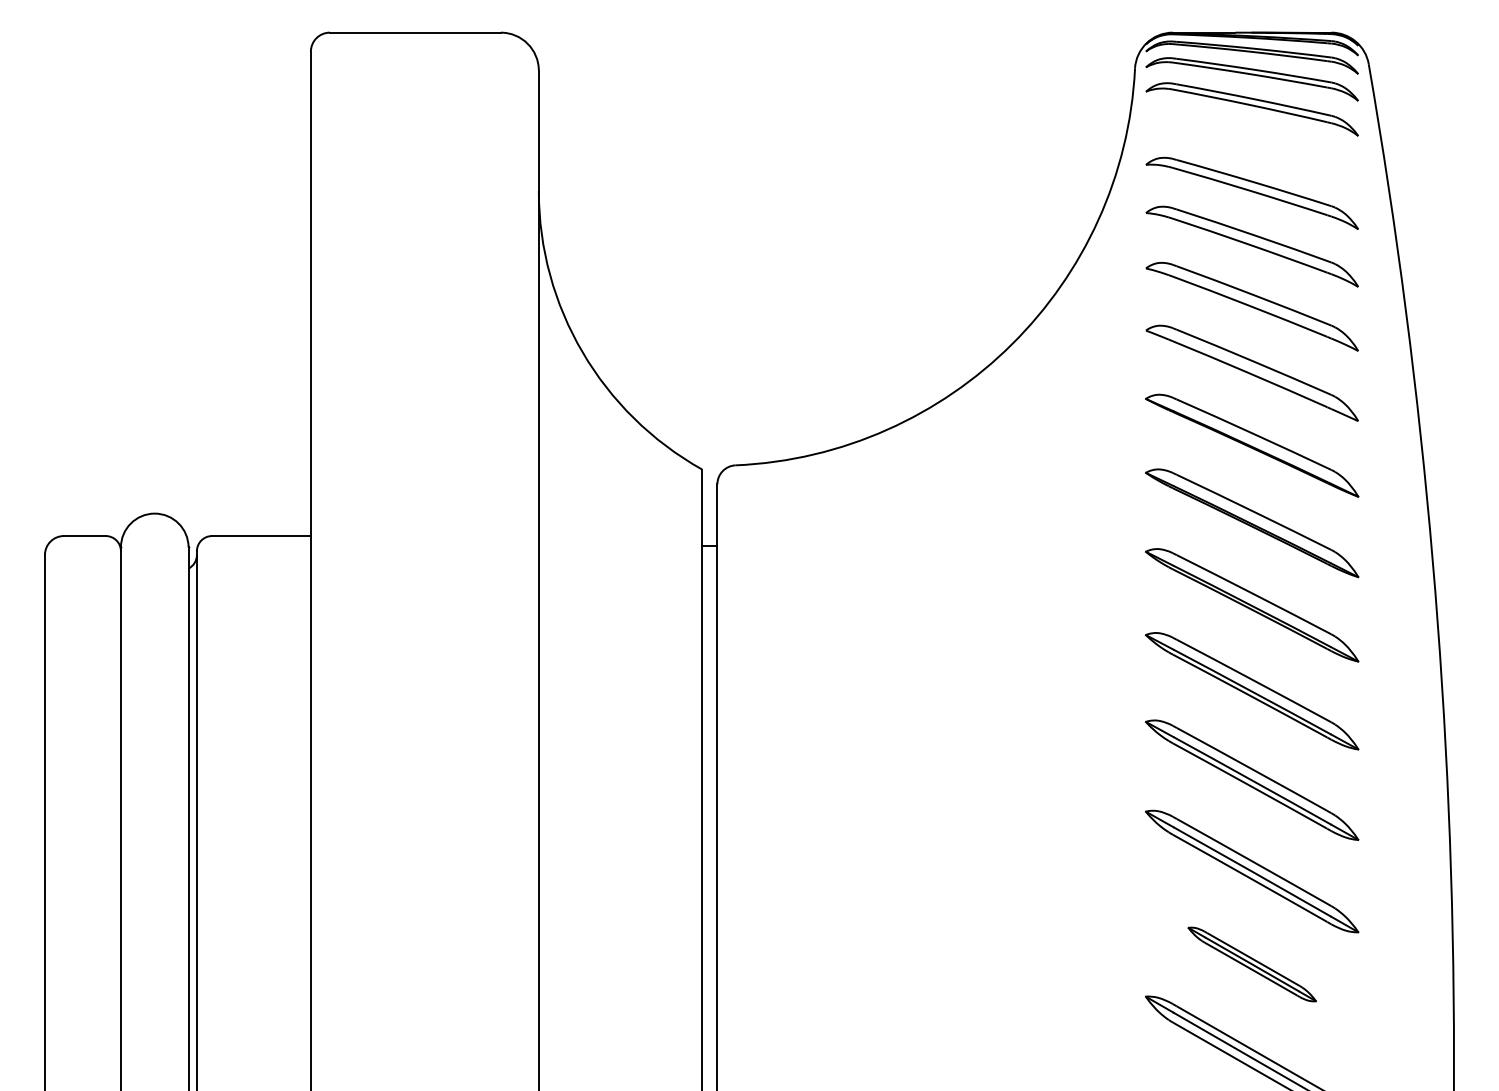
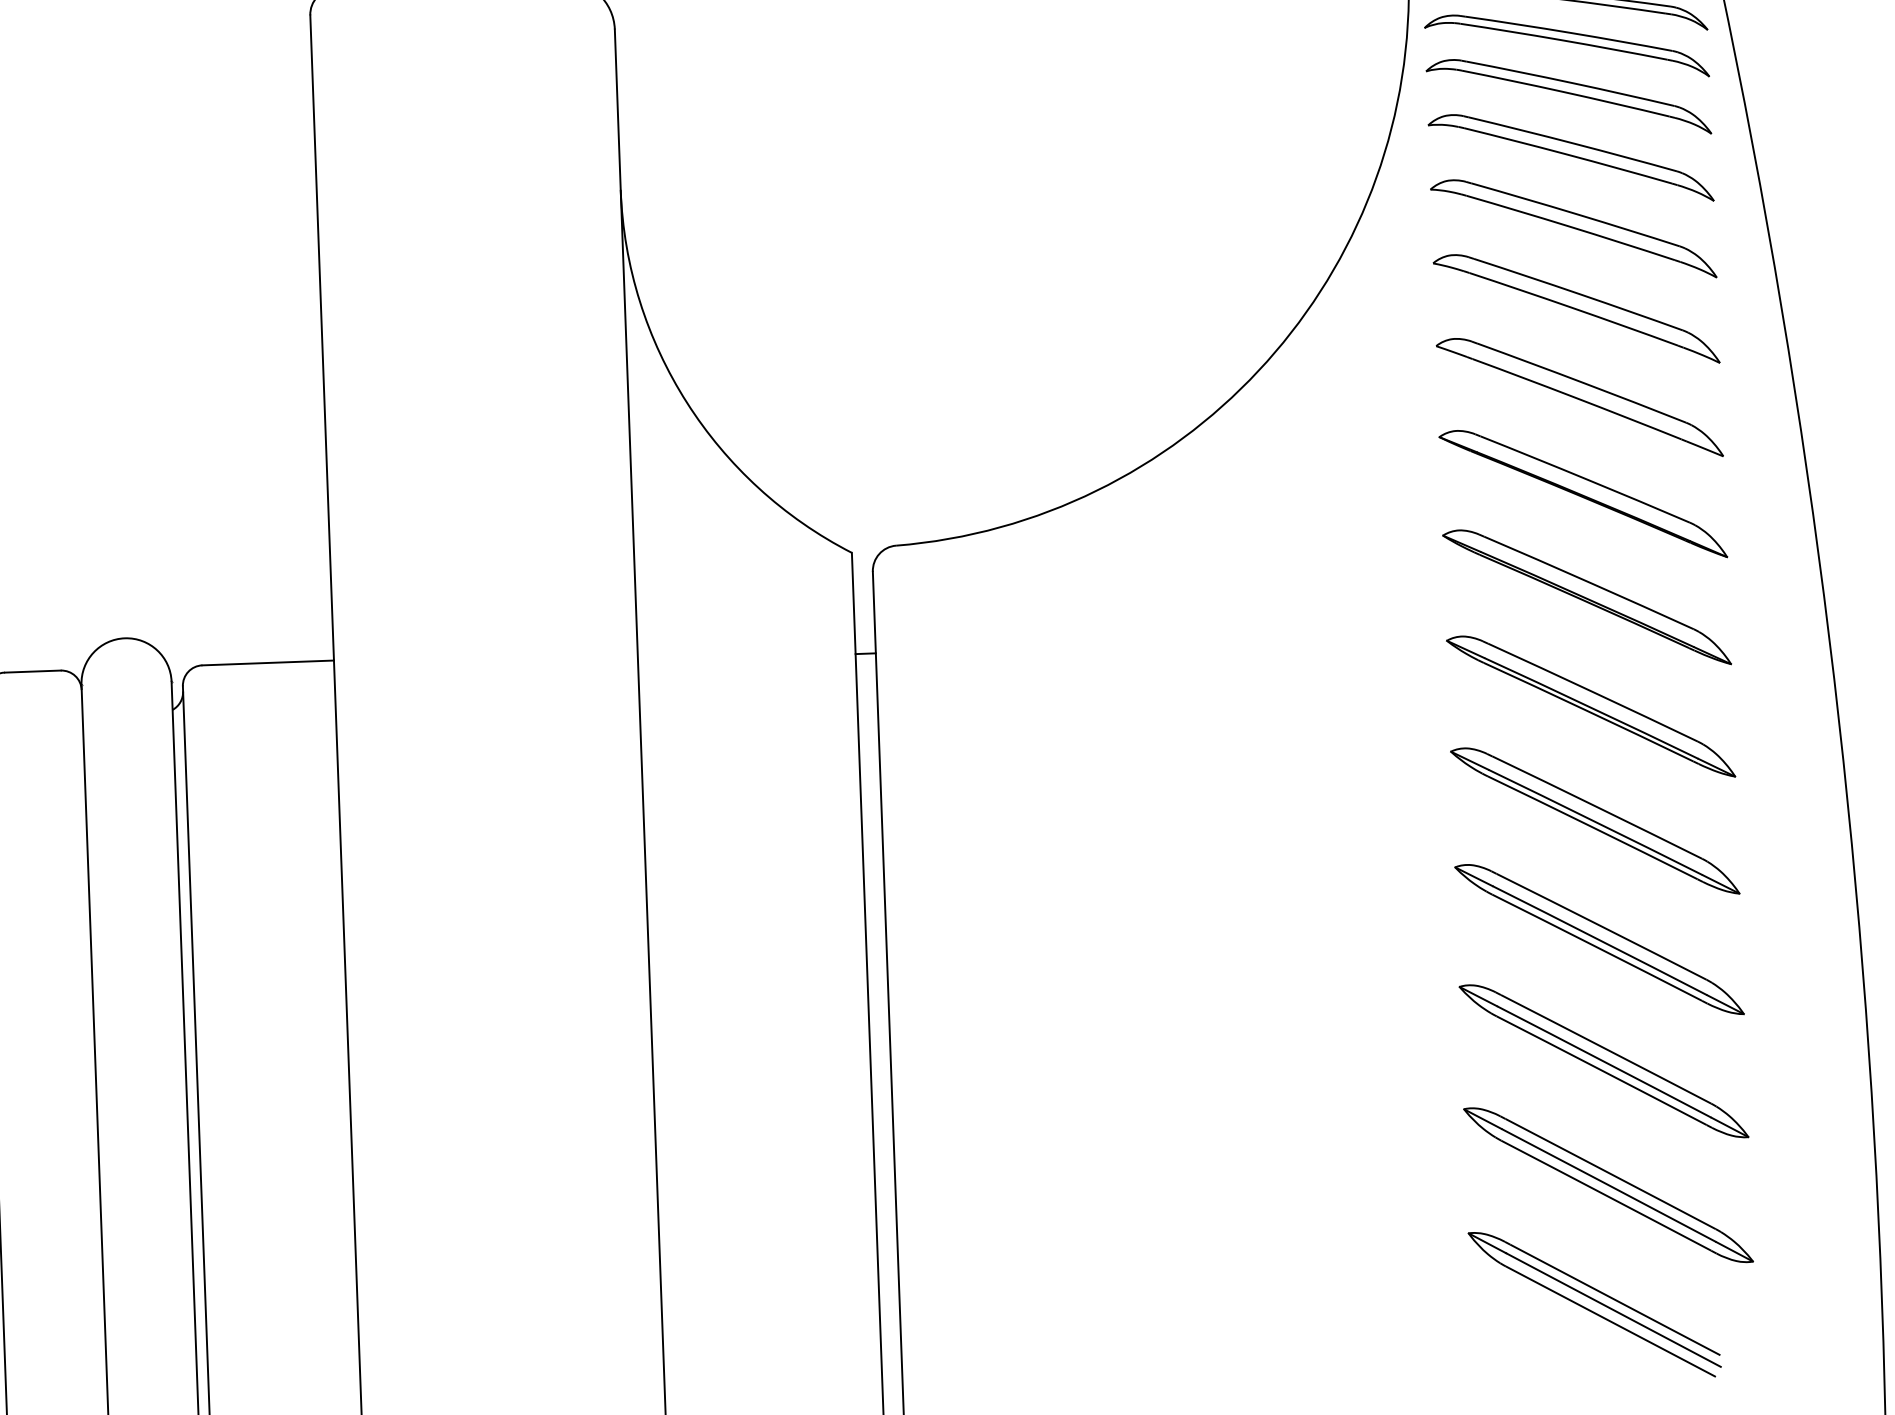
part: (1251, 147) -> (1567, 97), added
part: (1252, 964) -> (1609, 1185), size x1.67

